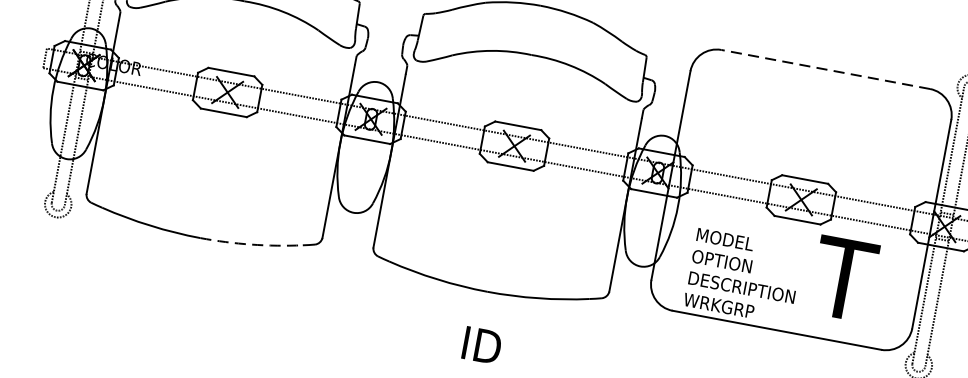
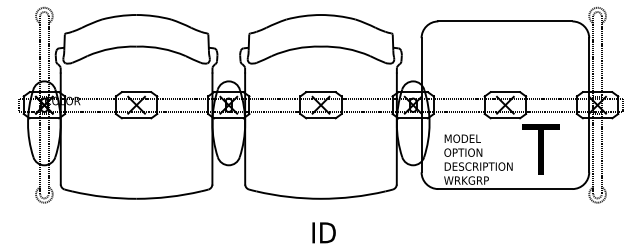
line: (824, 69) -> (504, 21), dashed -> solid
arc: (252, 244) -> (169, 196), dashed -> solid

